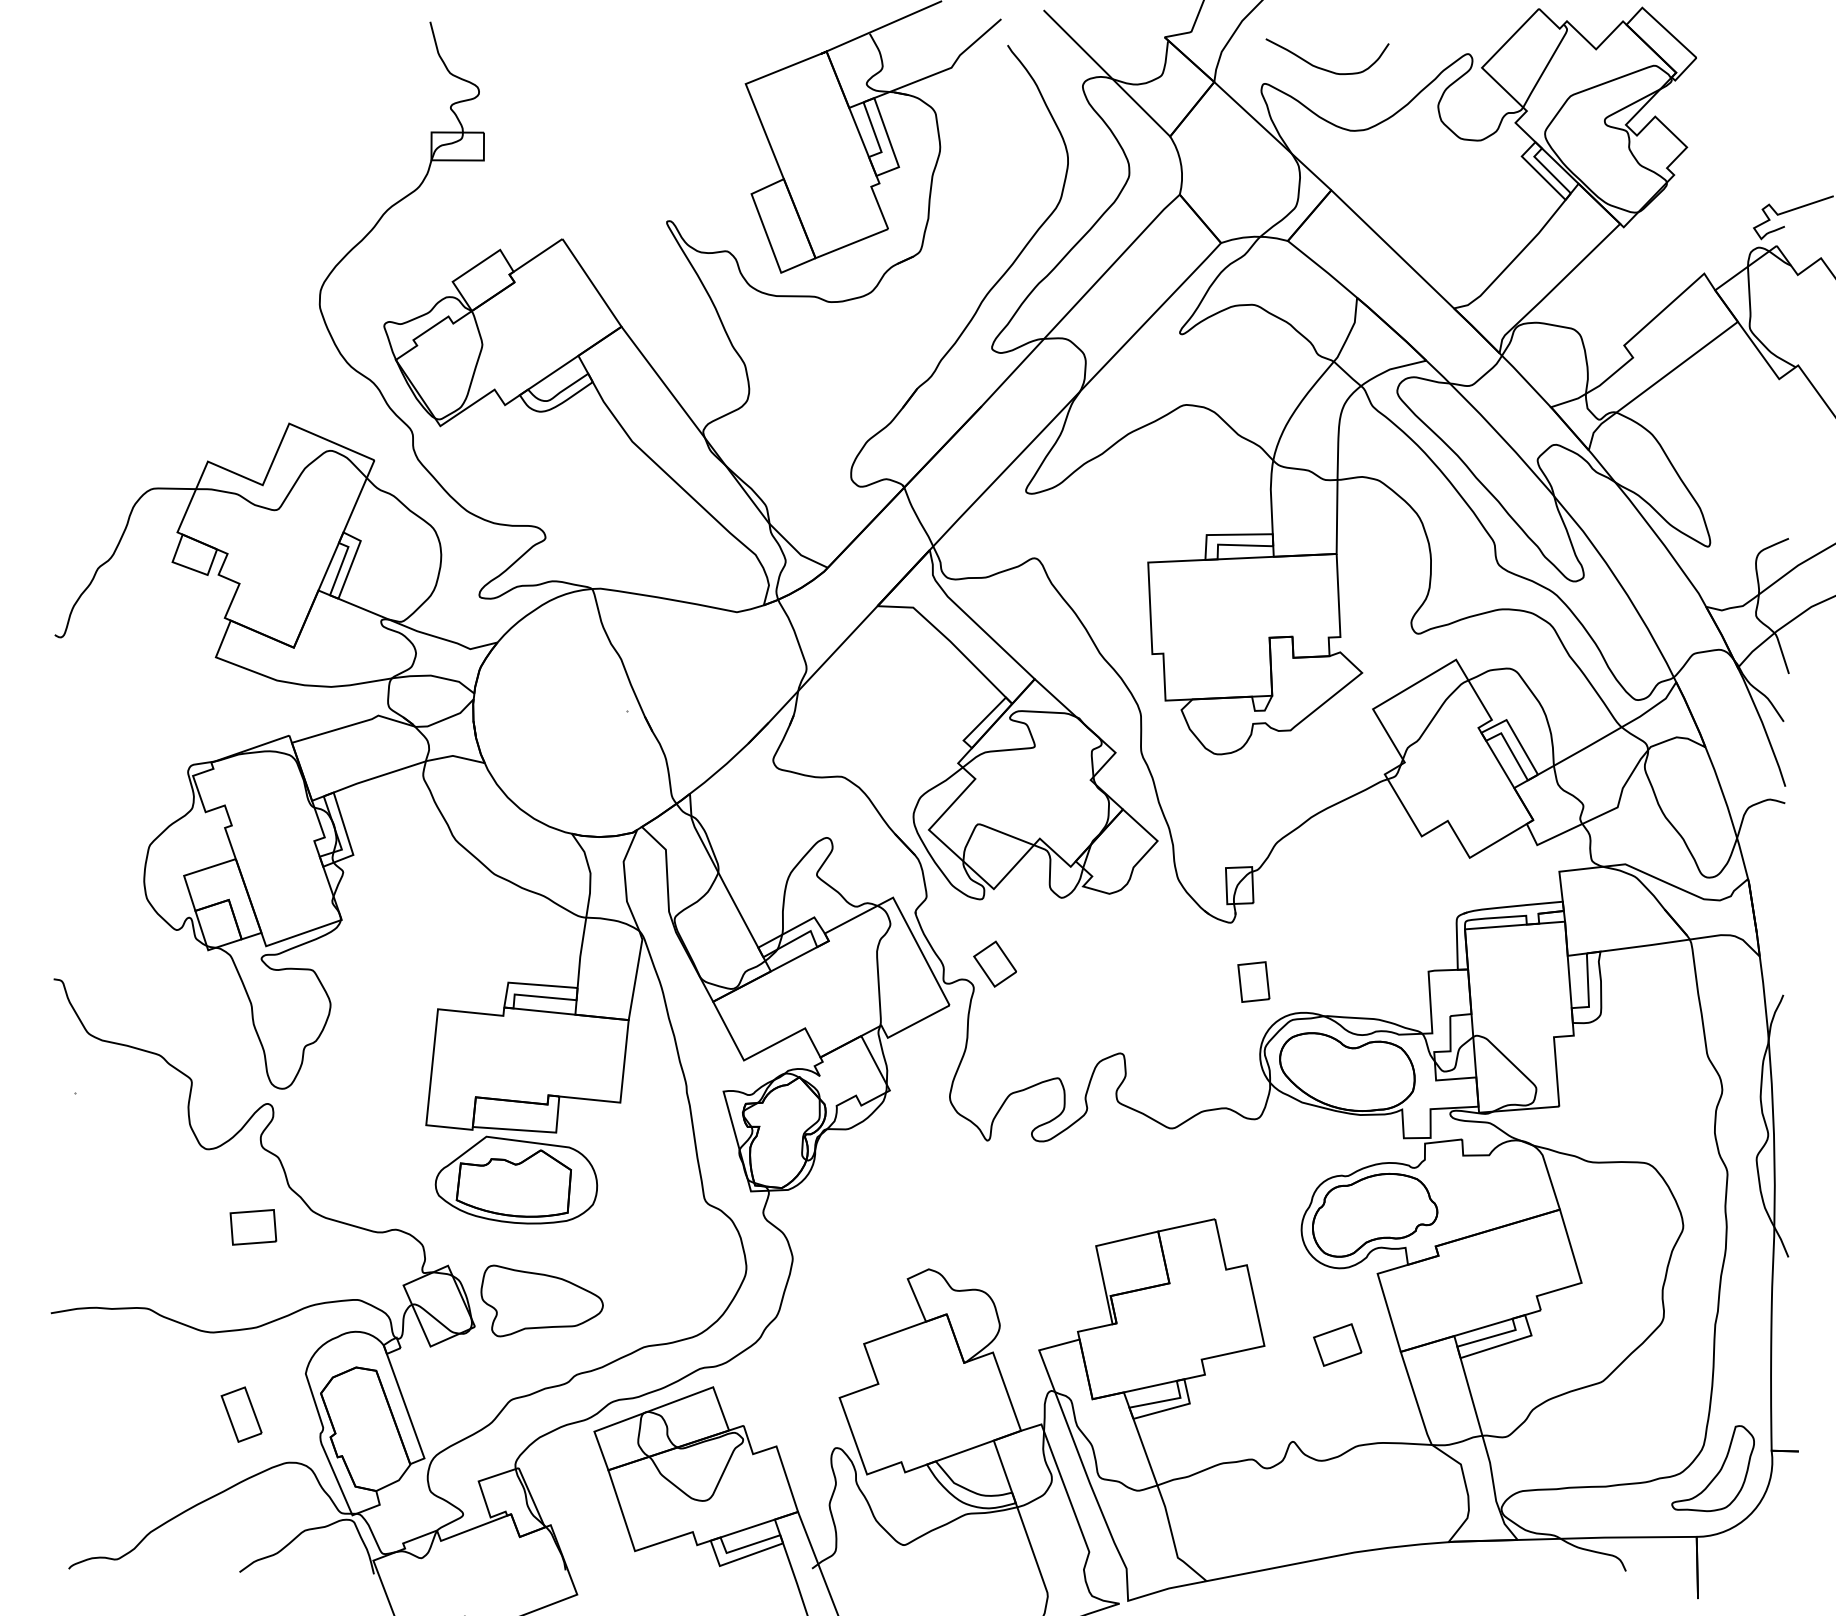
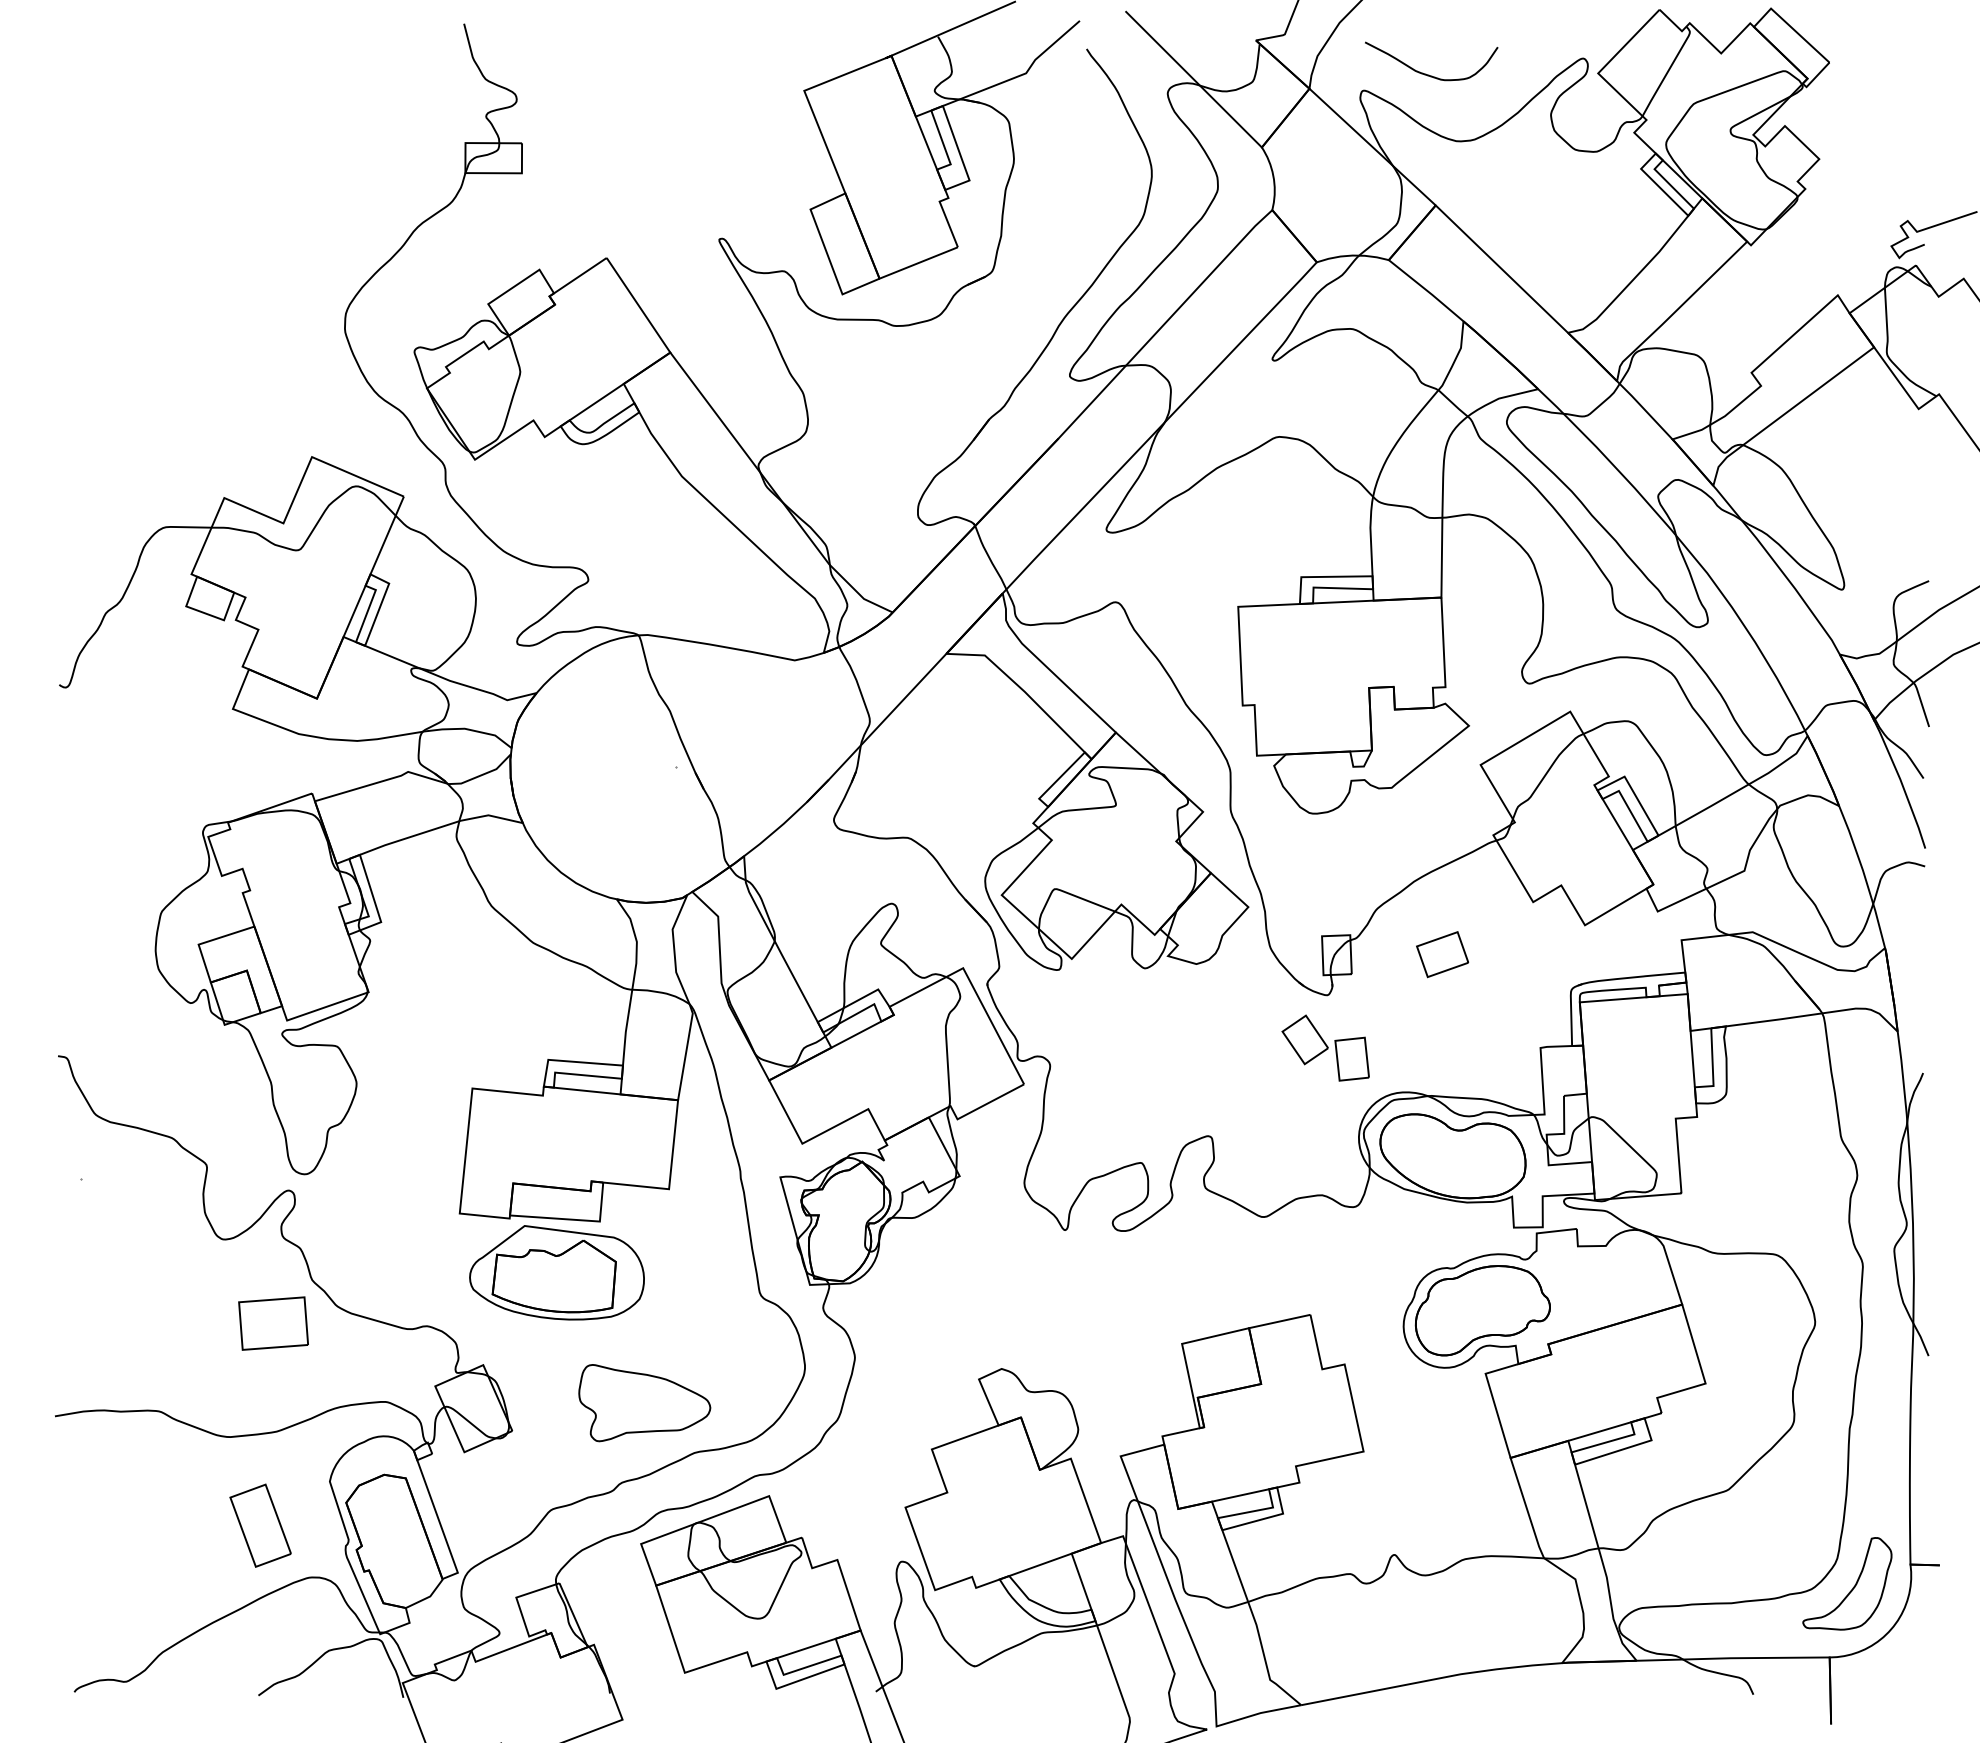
part: (994, 963) -> (1304, 1039), moved
part: (252, 1227) -> (272, 1323), size x1.4
part: (541, 1301) -> (644, 1403), moved
part: (1337, 1344) -> (1442, 954), moved
part: (241, 1414) -> (260, 1525), size x1.4

